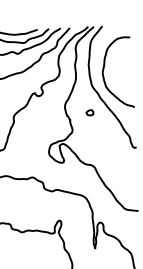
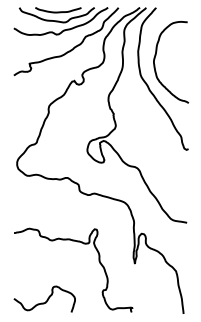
part: (89, 112) -> (136, 106), removed

